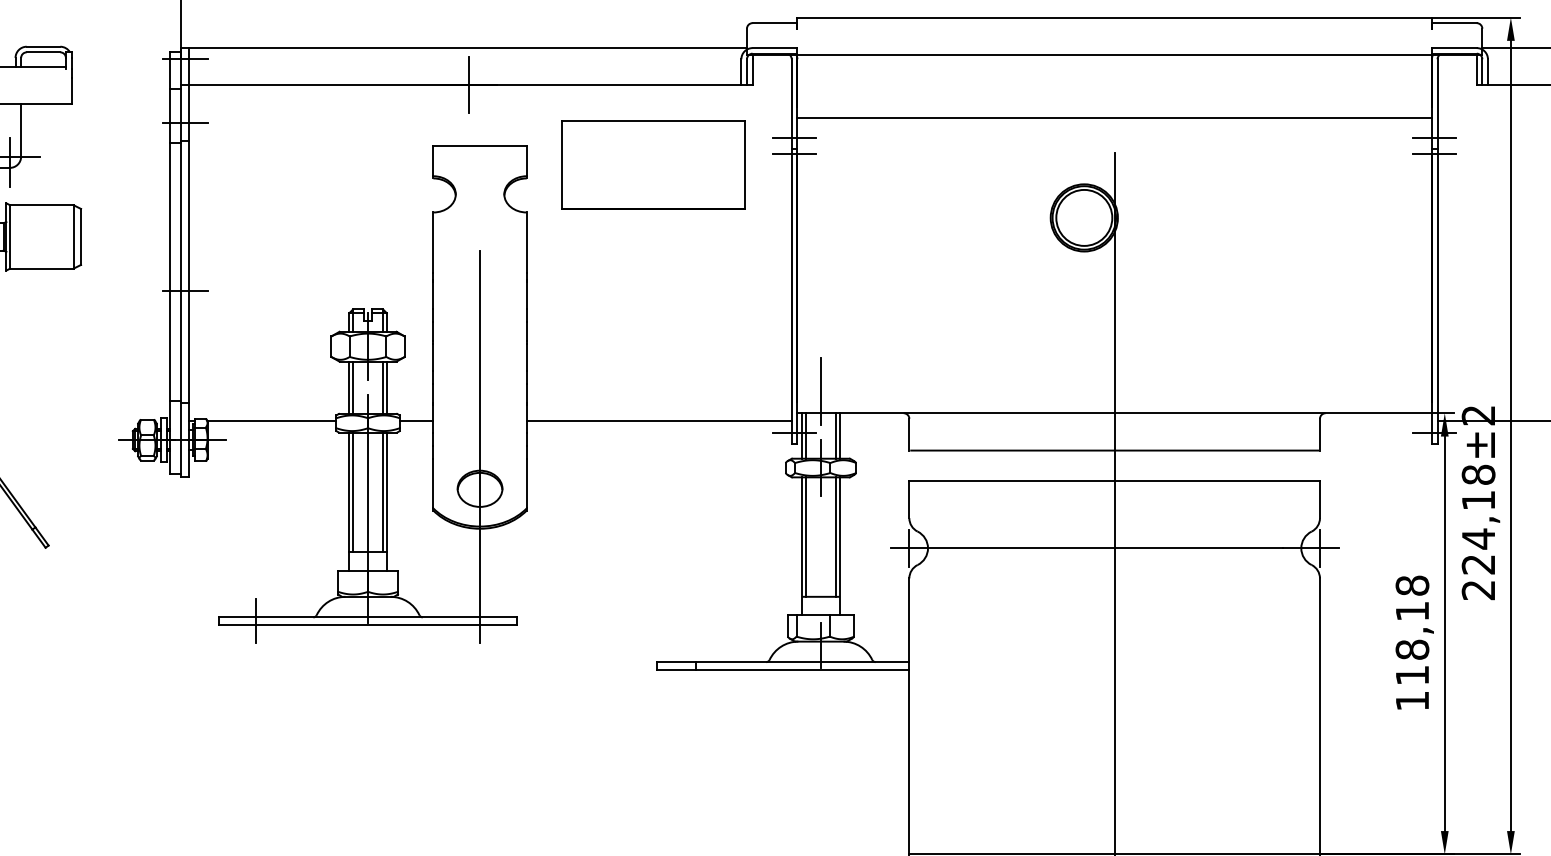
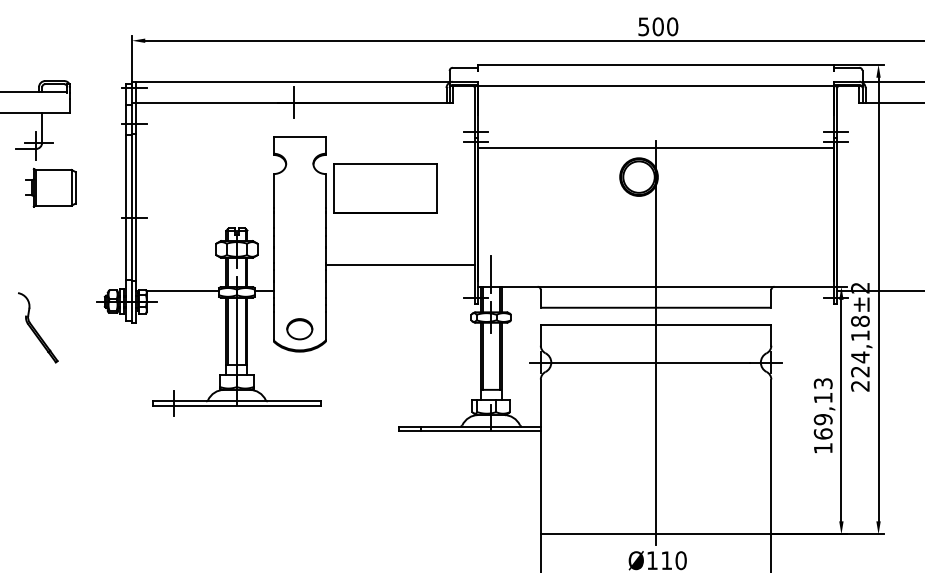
line: (1113, 118) -> (655, 148), moved
part: (654, 165) -> (385, 188), moved
line: (659, 421) -> (400, 265), moved
line: (479, 446) -> (299, 305), removed
text: (1411, 630) -> (822, 408), 118,18 -> 169,13

